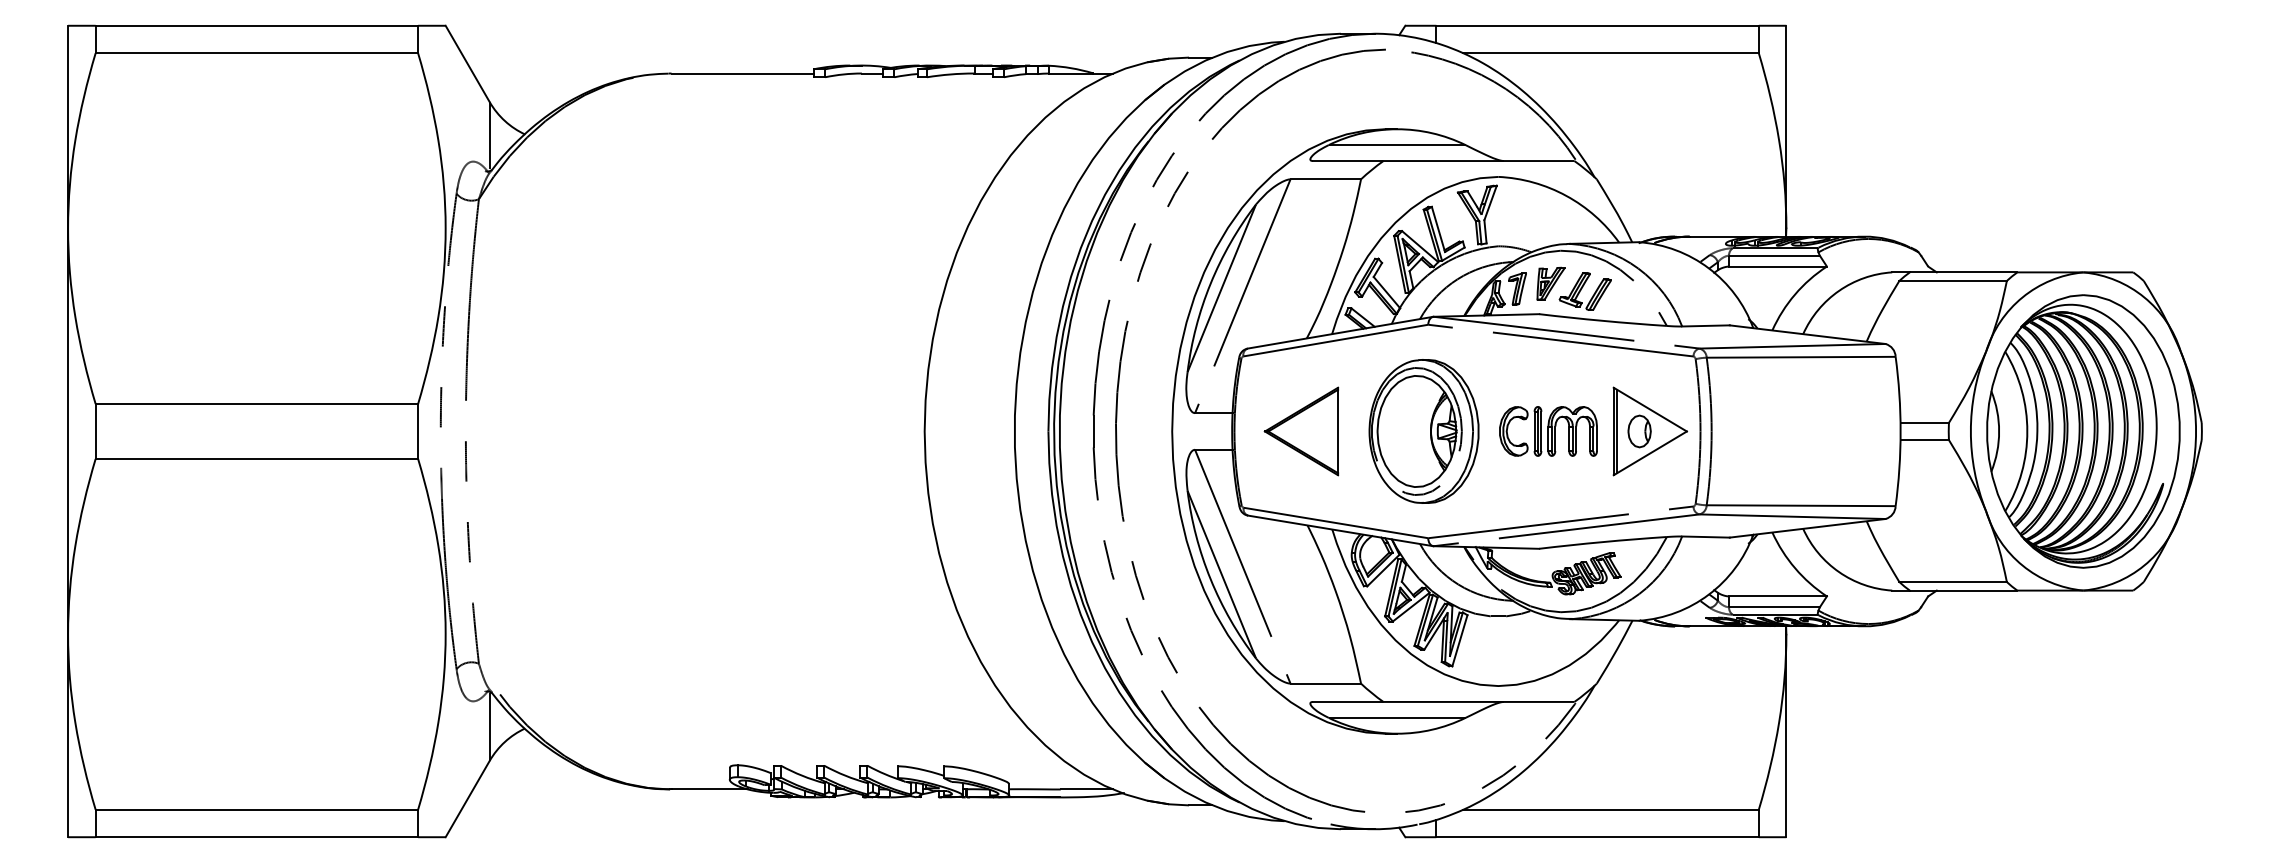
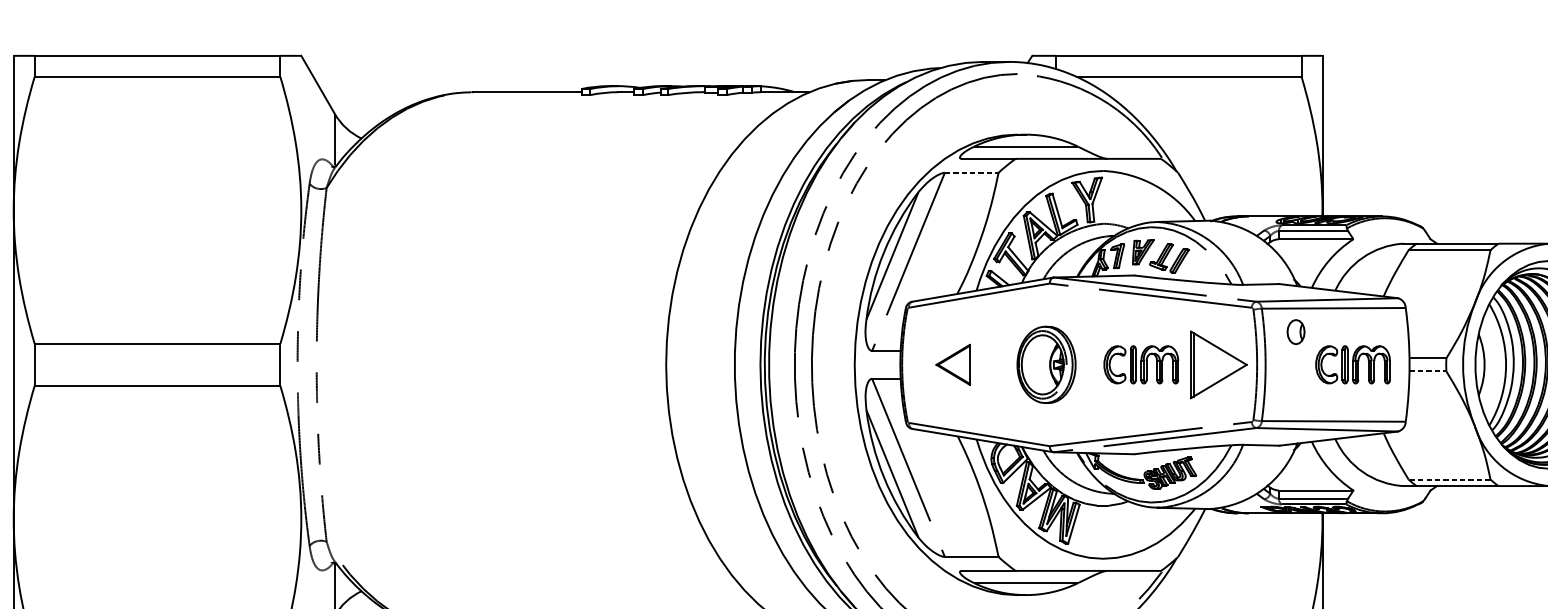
line: (1326, 179) -> (972, 172), solid -> dashed
part: (1301, 431) -> (953, 364), size x0.6
part: (1423, 431) -> (1046, 364), size x0.7
part: (1639, 431) -> (1295, 332), moved
part: (1826, 431) -> (1353, 364), added
line: (1925, 440) -> (1428, 371), solid -> dashed
line: (1953, 582) -> (1449, 479), solid -> dashed

